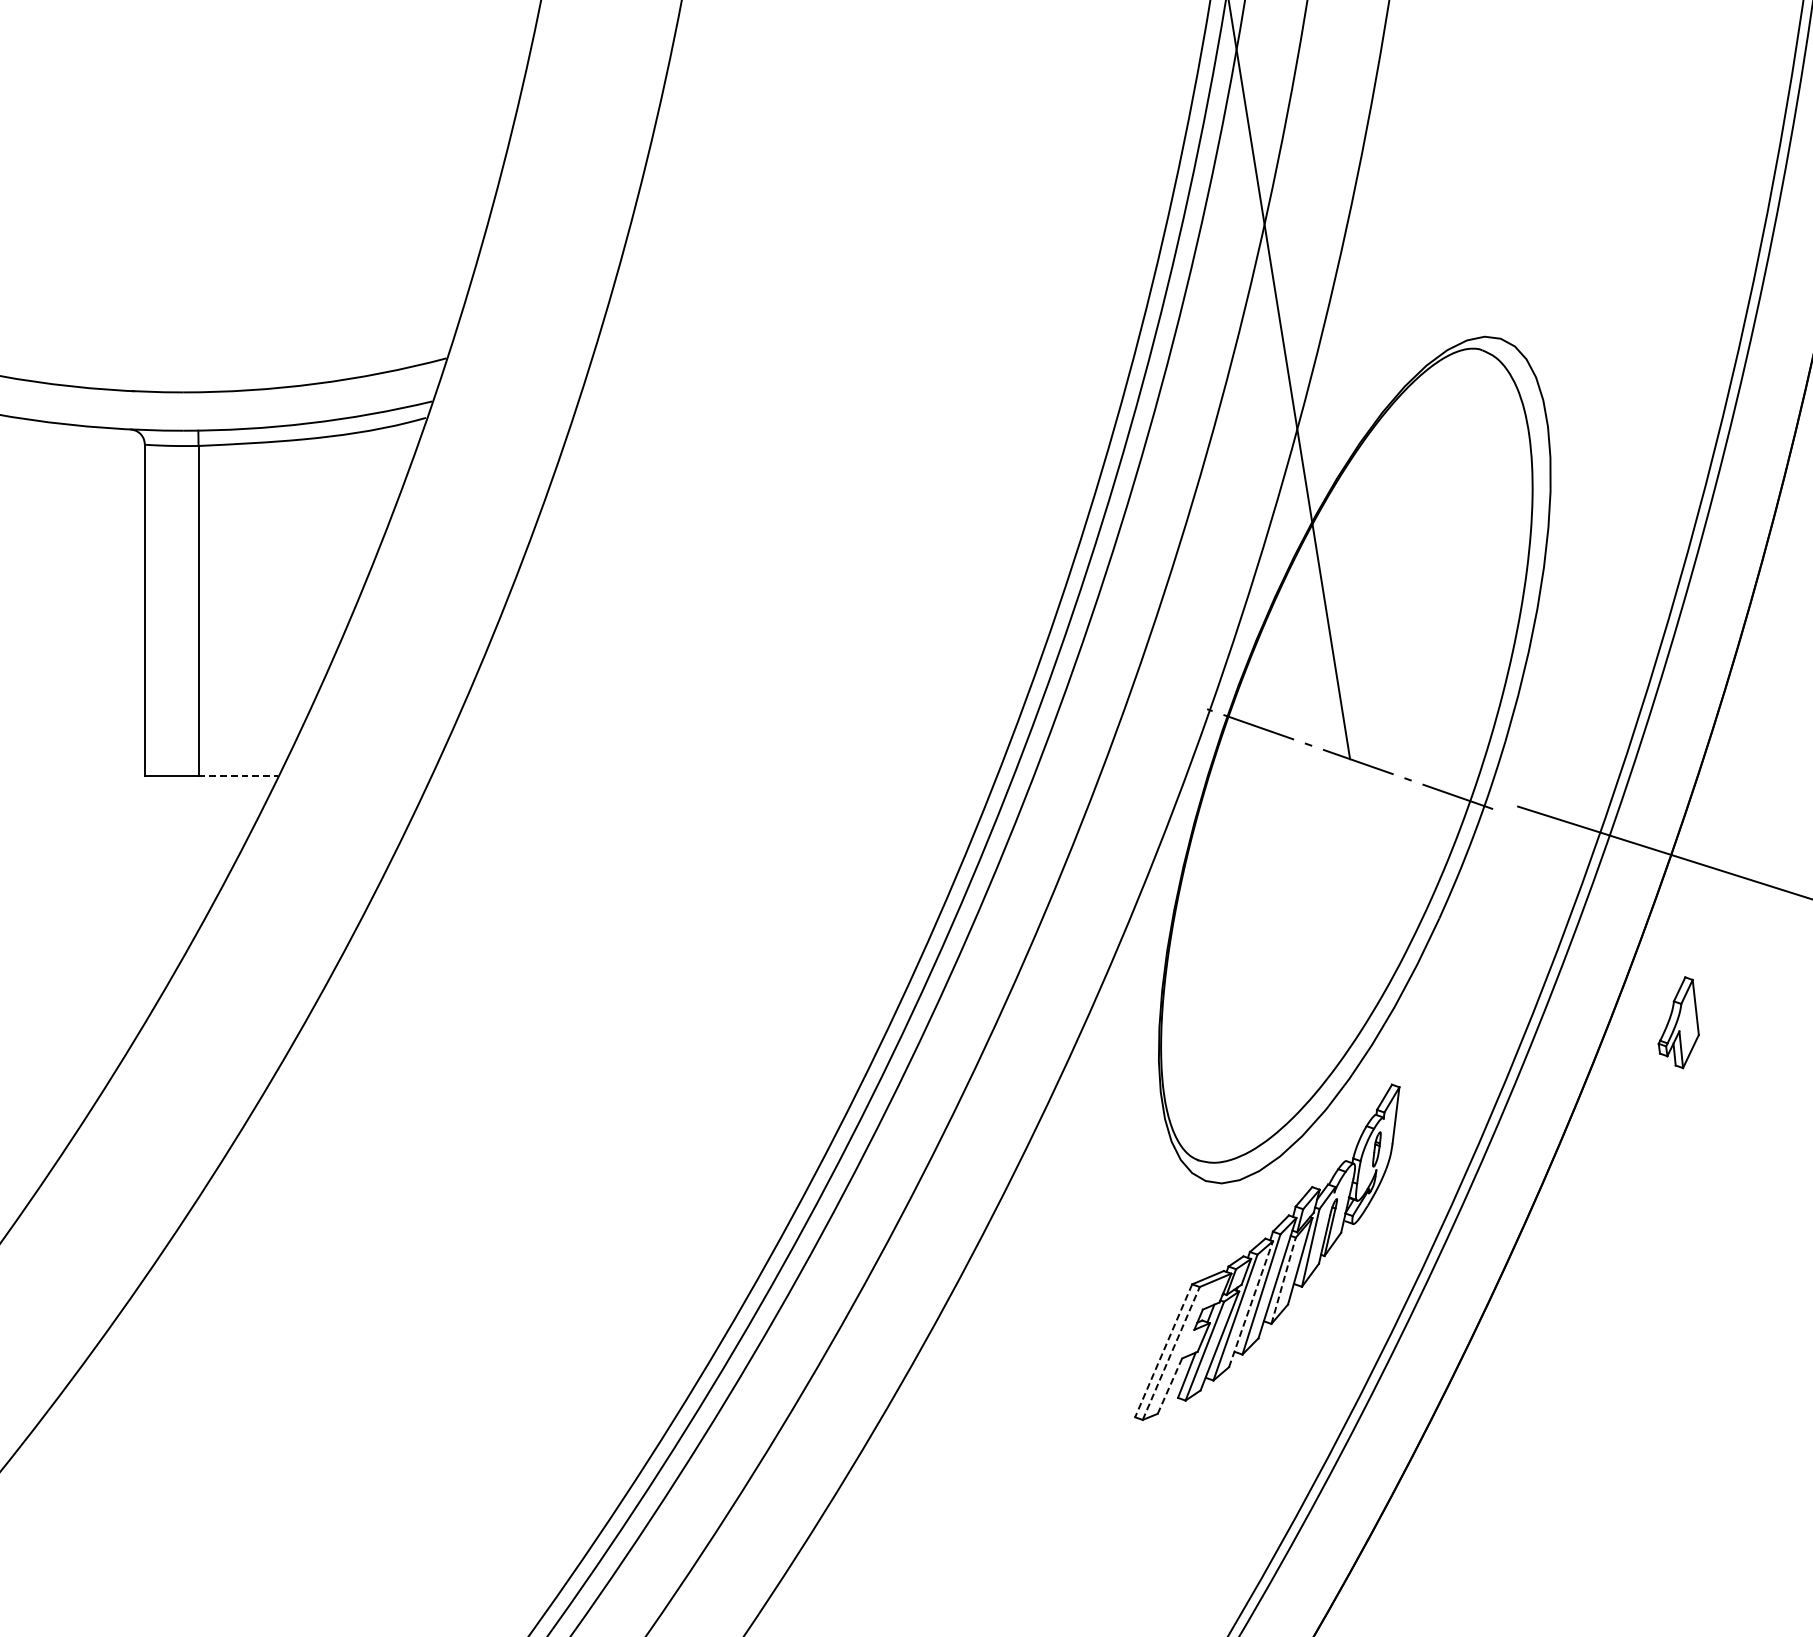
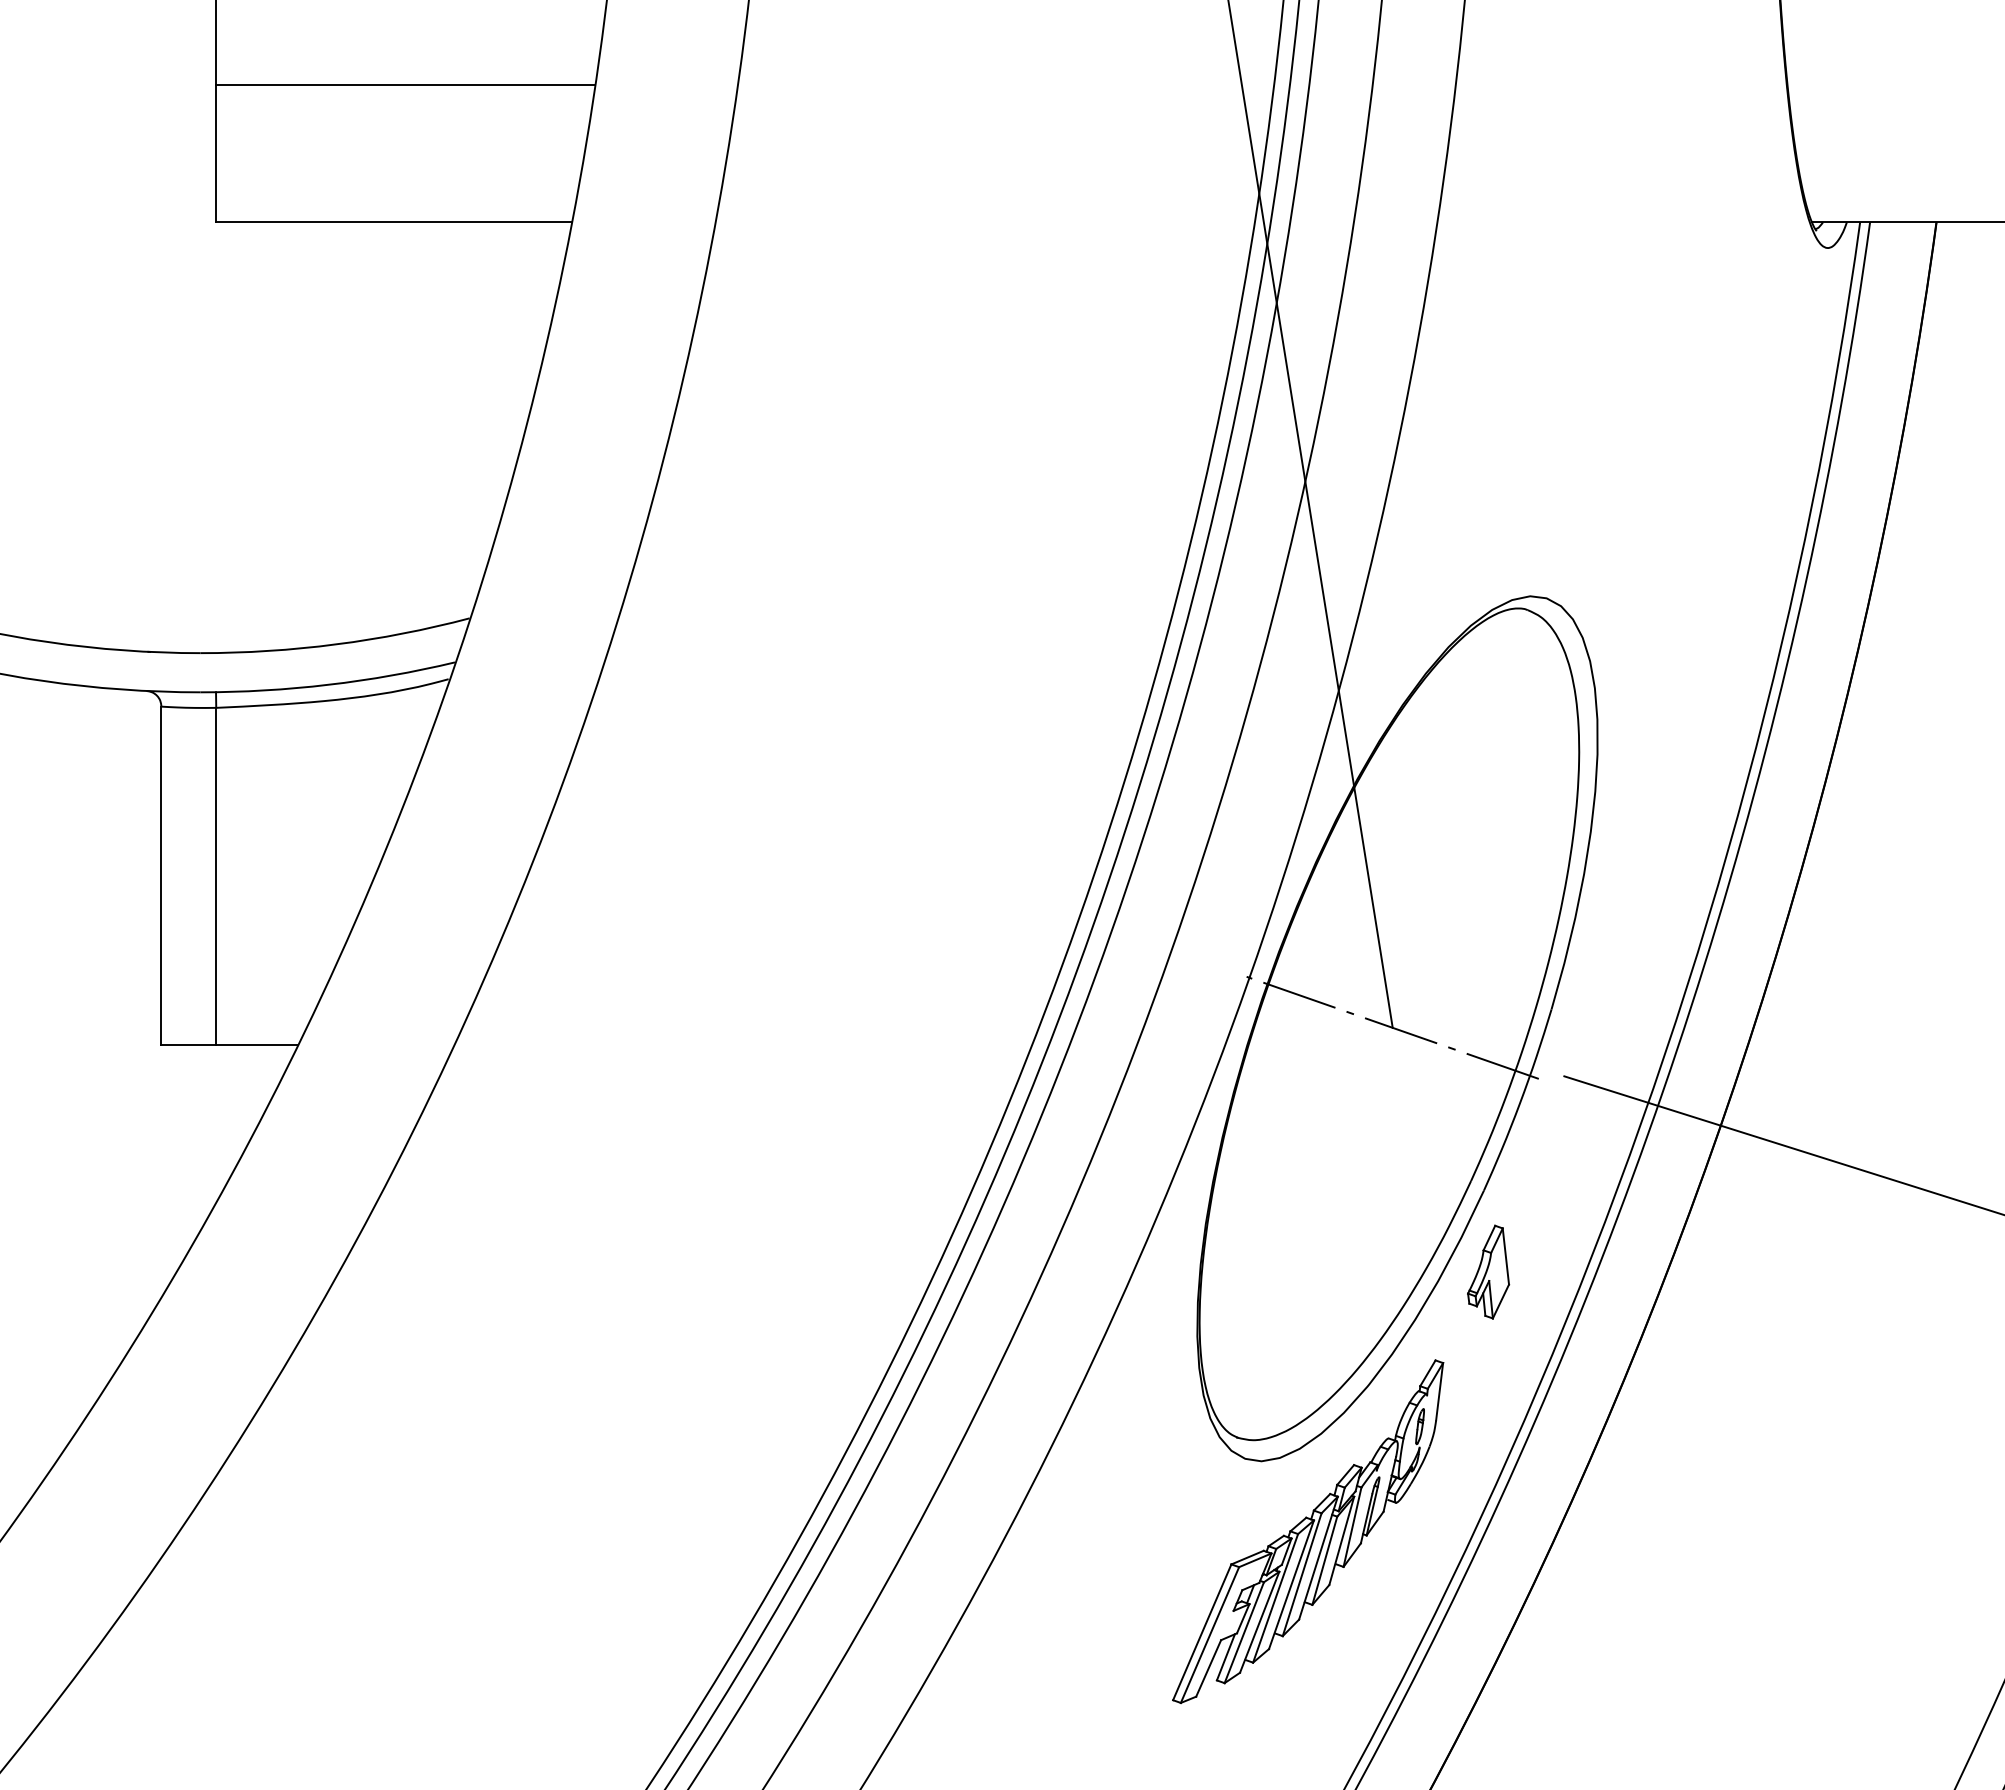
line: (237, 775) -> (256, 1044), dashed -> solid
part: (1678, 1022) -> (1488, 1271), moved
line: (1283, 1280) -> (1324, 1560), dashed -> solid
line: (1251, 1304) -> (1291, 1584), dashed -> solid
line: (1163, 1350) -> (1202, 1632), dashed -> solid
line: (1171, 1353) -> (1210, 1635), dashed -> solid
line: (1169, 1386) -> (1208, 1668), dashed -> solid

